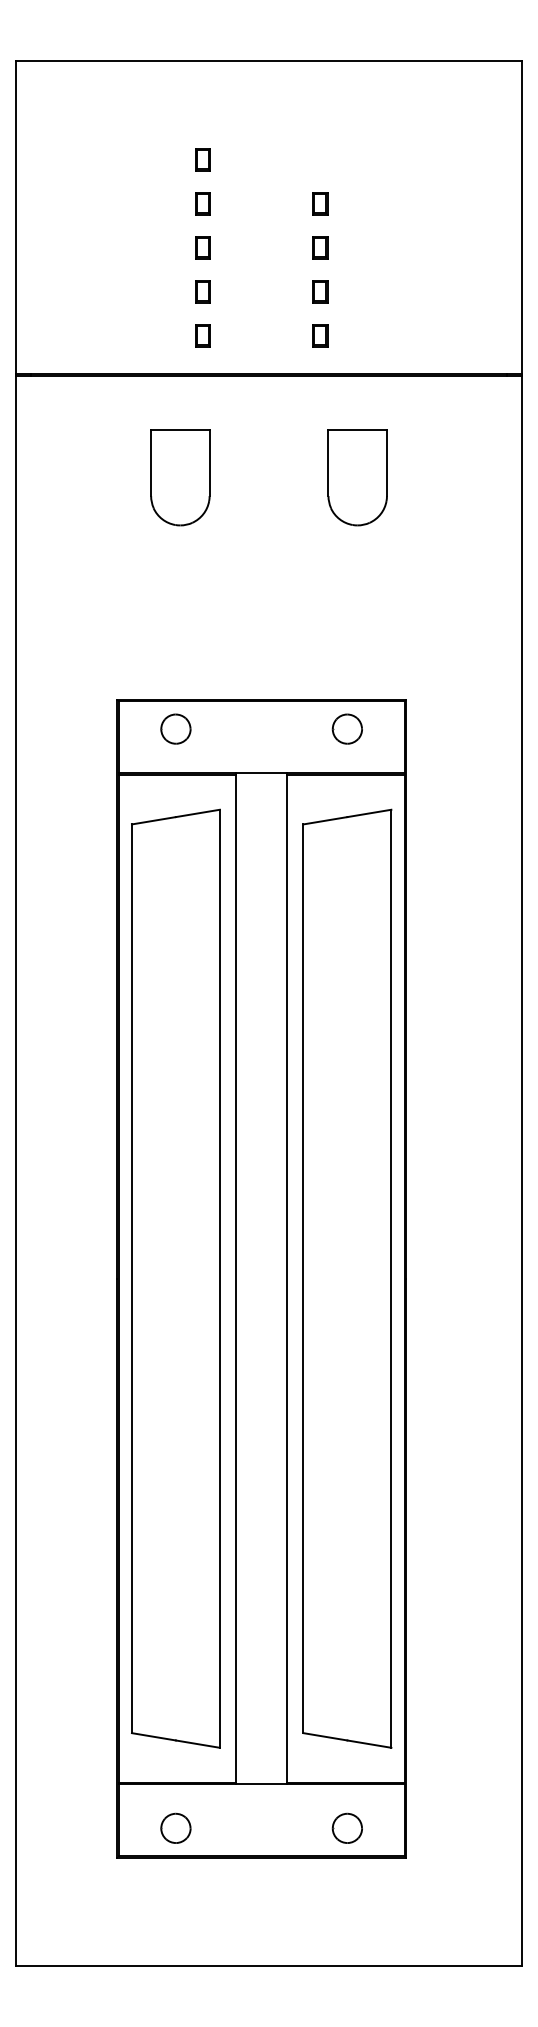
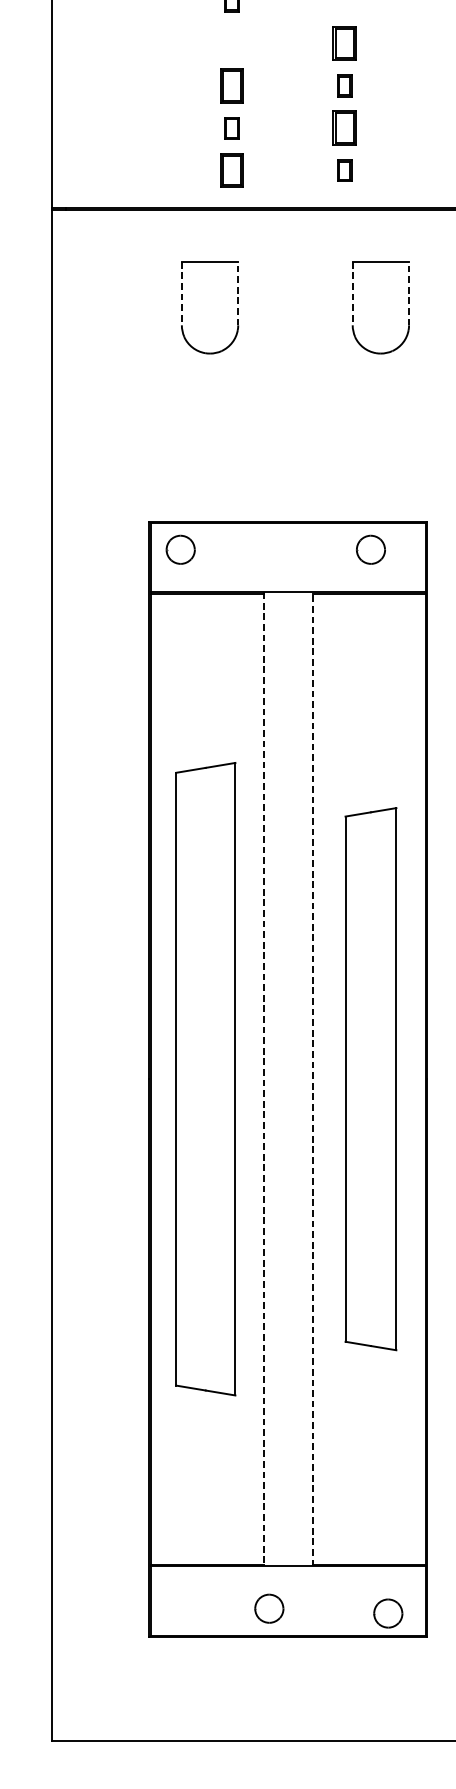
part: (202, 203) -> (231, 43), removed
part: (320, 203) -> (345, 43), size x1.6
part: (202, 247) -> (231, 85), size x1.6
part: (320, 291) -> (345, 128), size x1.6
part: (202, 335) -> (231, 170), size x1.6
line: (150, 463) -> (181, 293), solid -> dashed
line: (209, 463) -> (238, 293), solid -> dashed
line: (328, 463) -> (352, 293), solid -> dashed
line: (386, 463) -> (408, 293), solid -> dashed
part: (175, 728) -> (180, 549), moved
part: (175, 1278) -> (205, 1079), size x0.7
line: (236, 1278) -> (264, 1079), solid -> dashed
line: (287, 1278) -> (313, 1079), solid -> dashed
part: (347, 1278) -> (371, 1079), size x0.6
part: (175, 1827) -> (268, 1607), moved
part: (346, 1827) -> (387, 1612), moved

